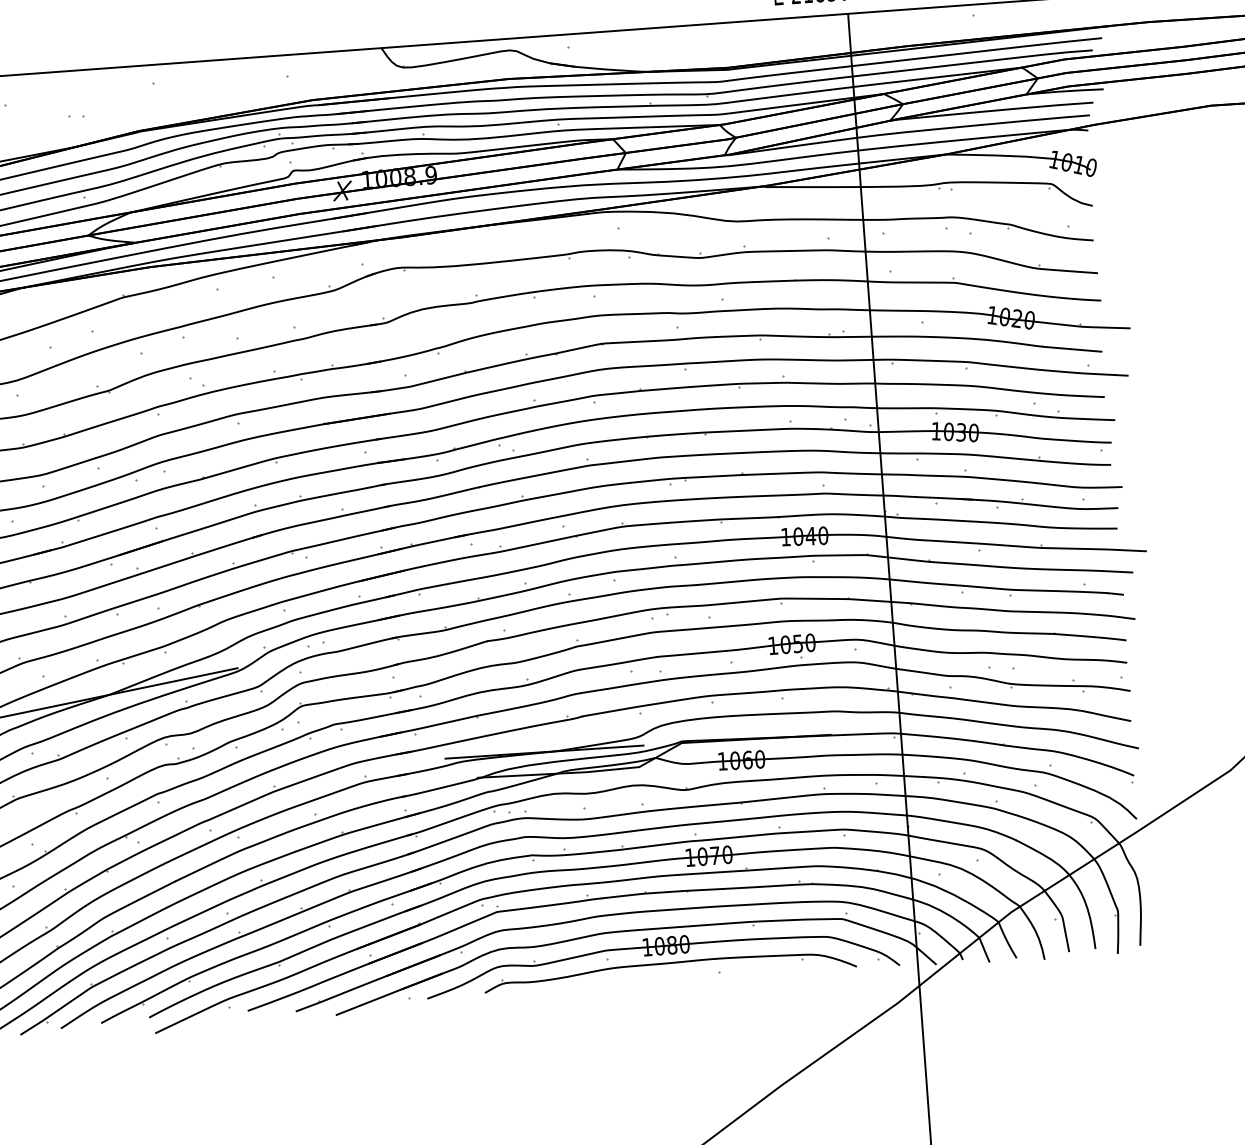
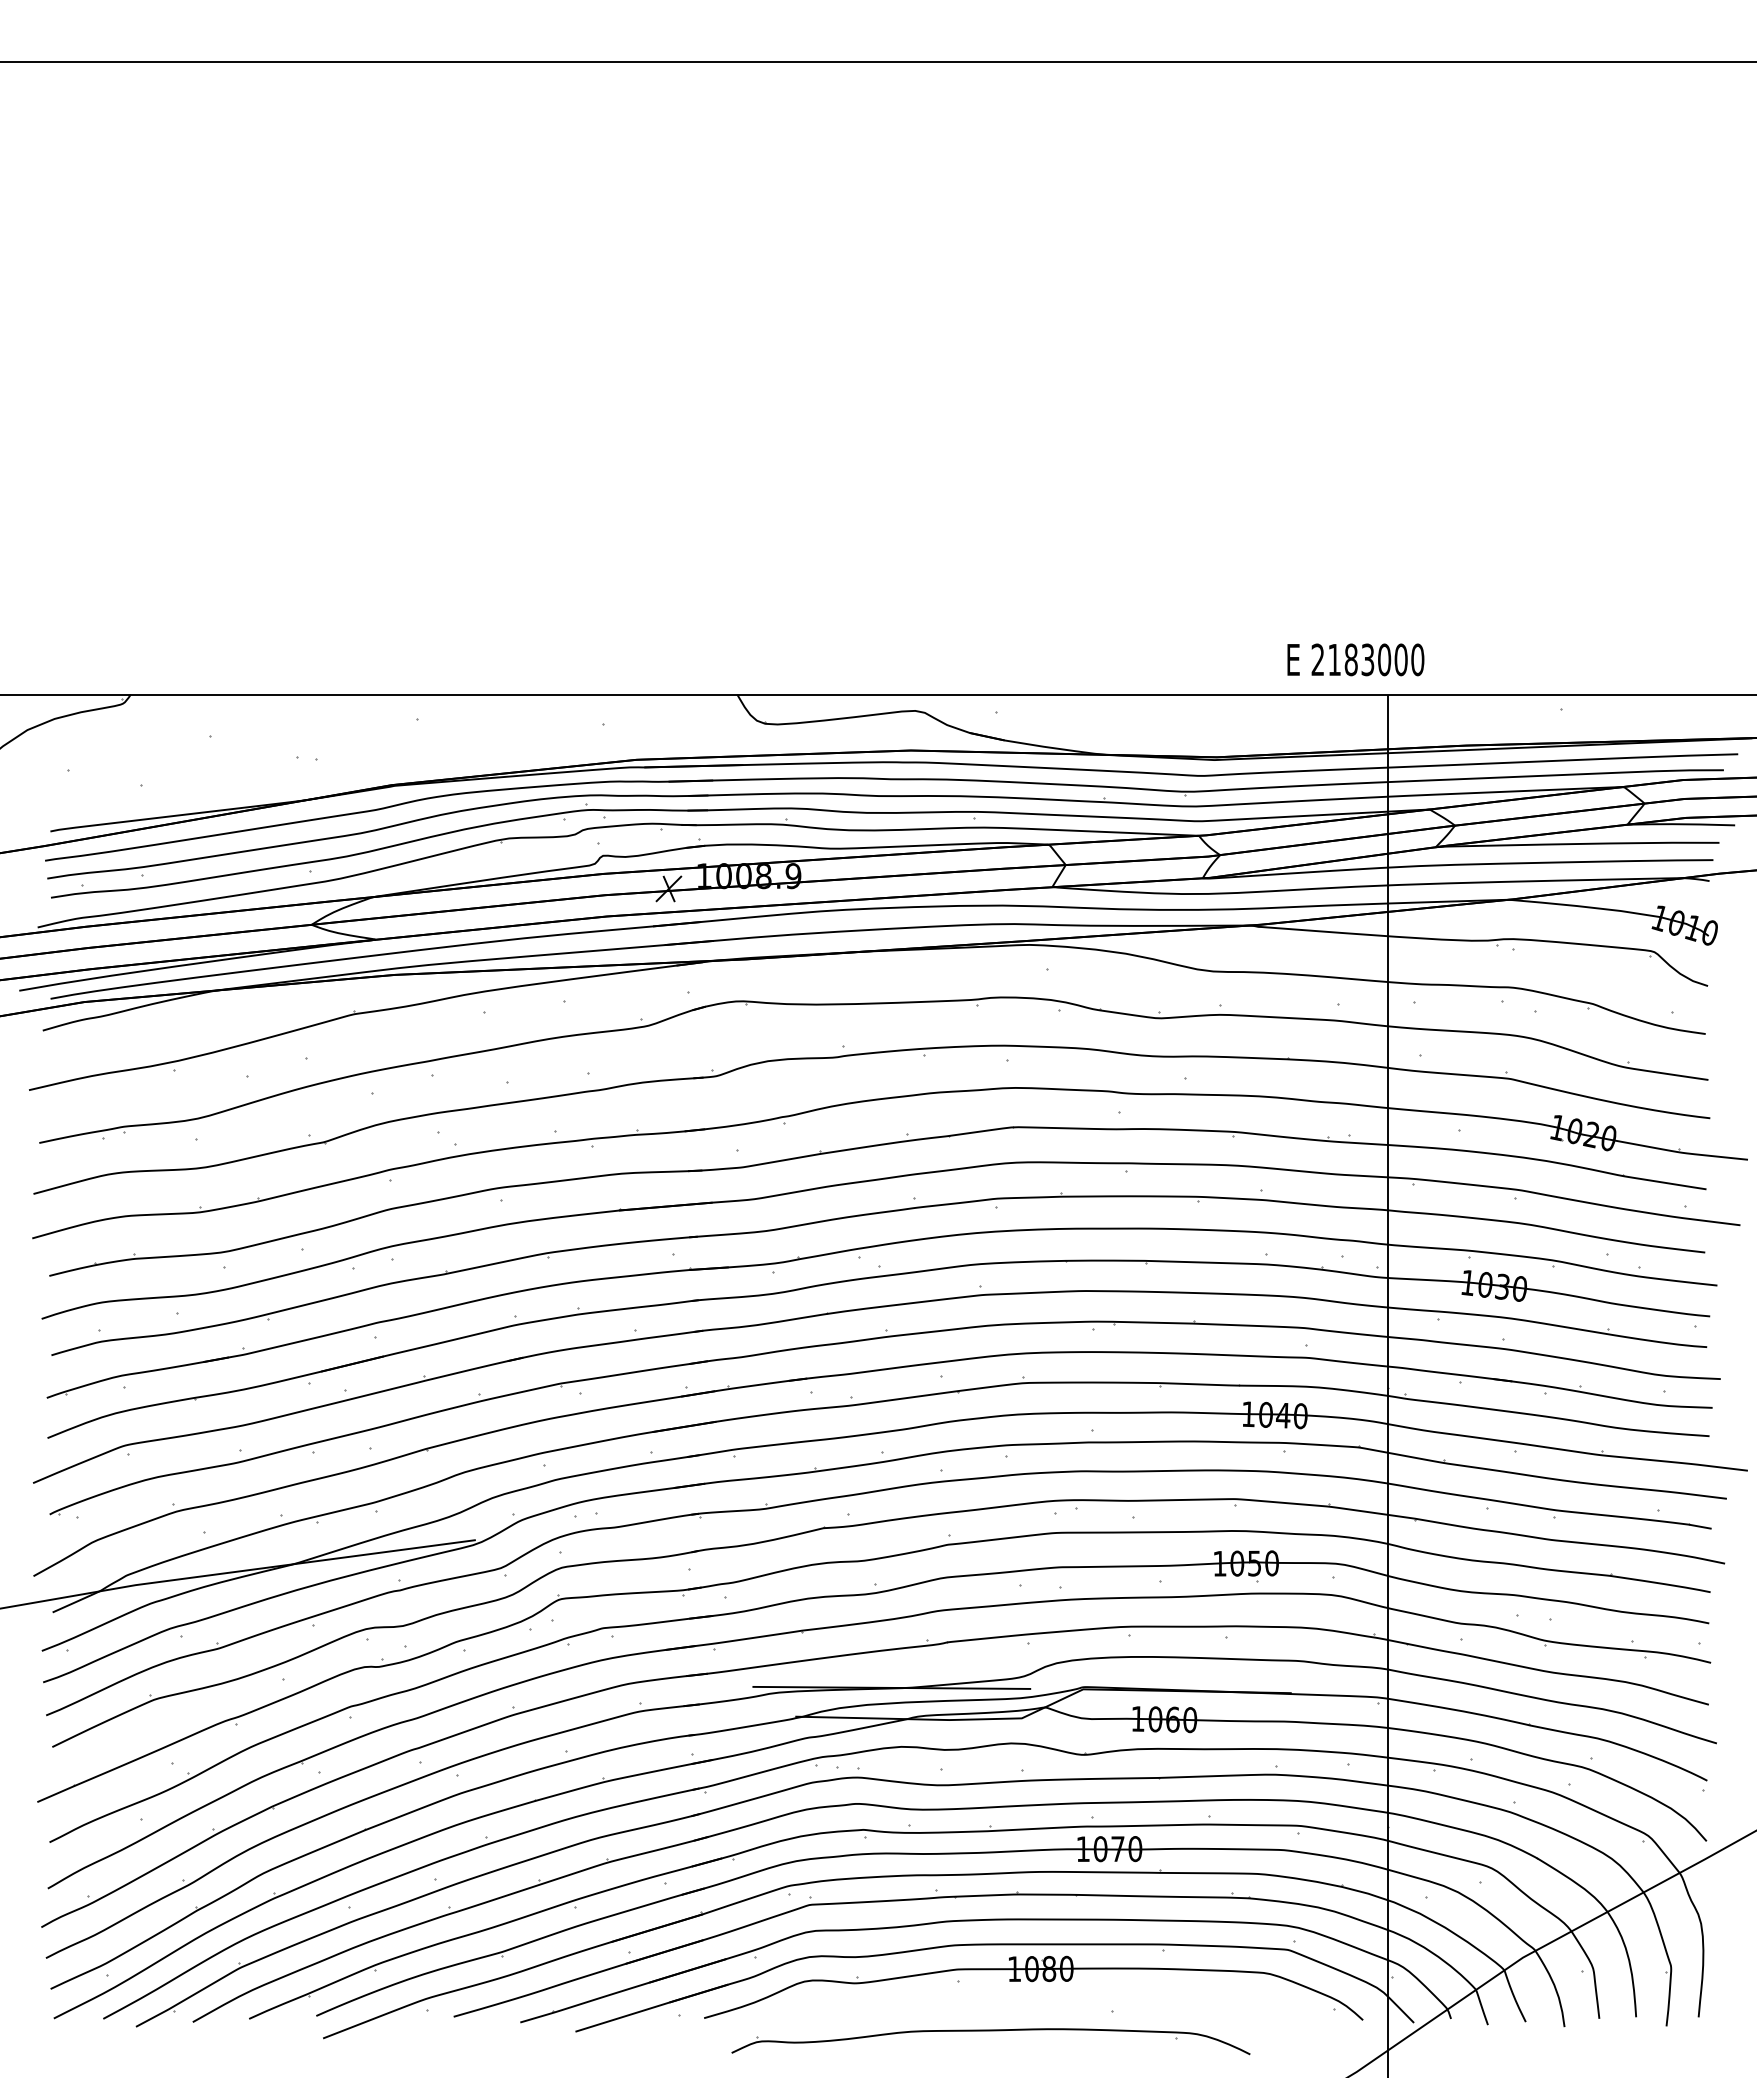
part: (669, 963) -> (990, 2031), moved

